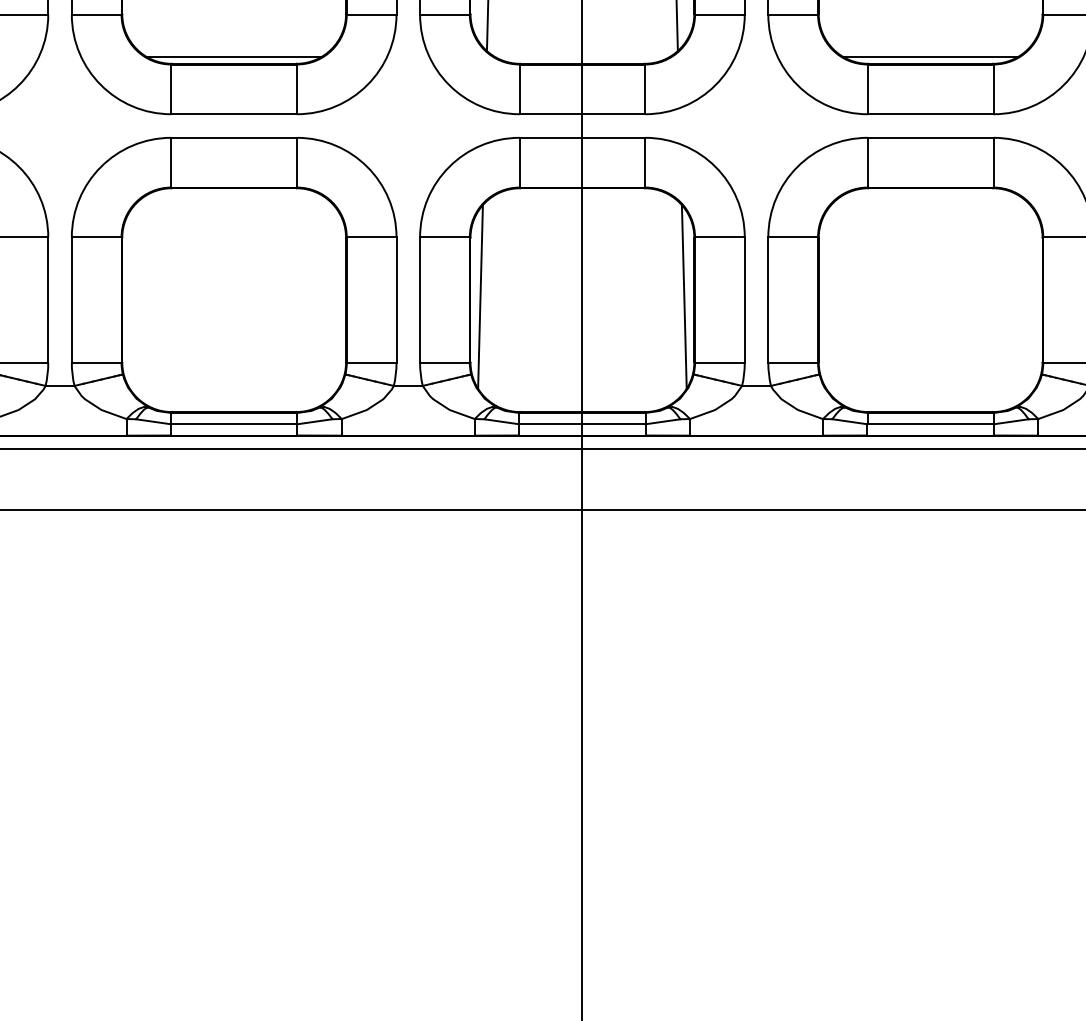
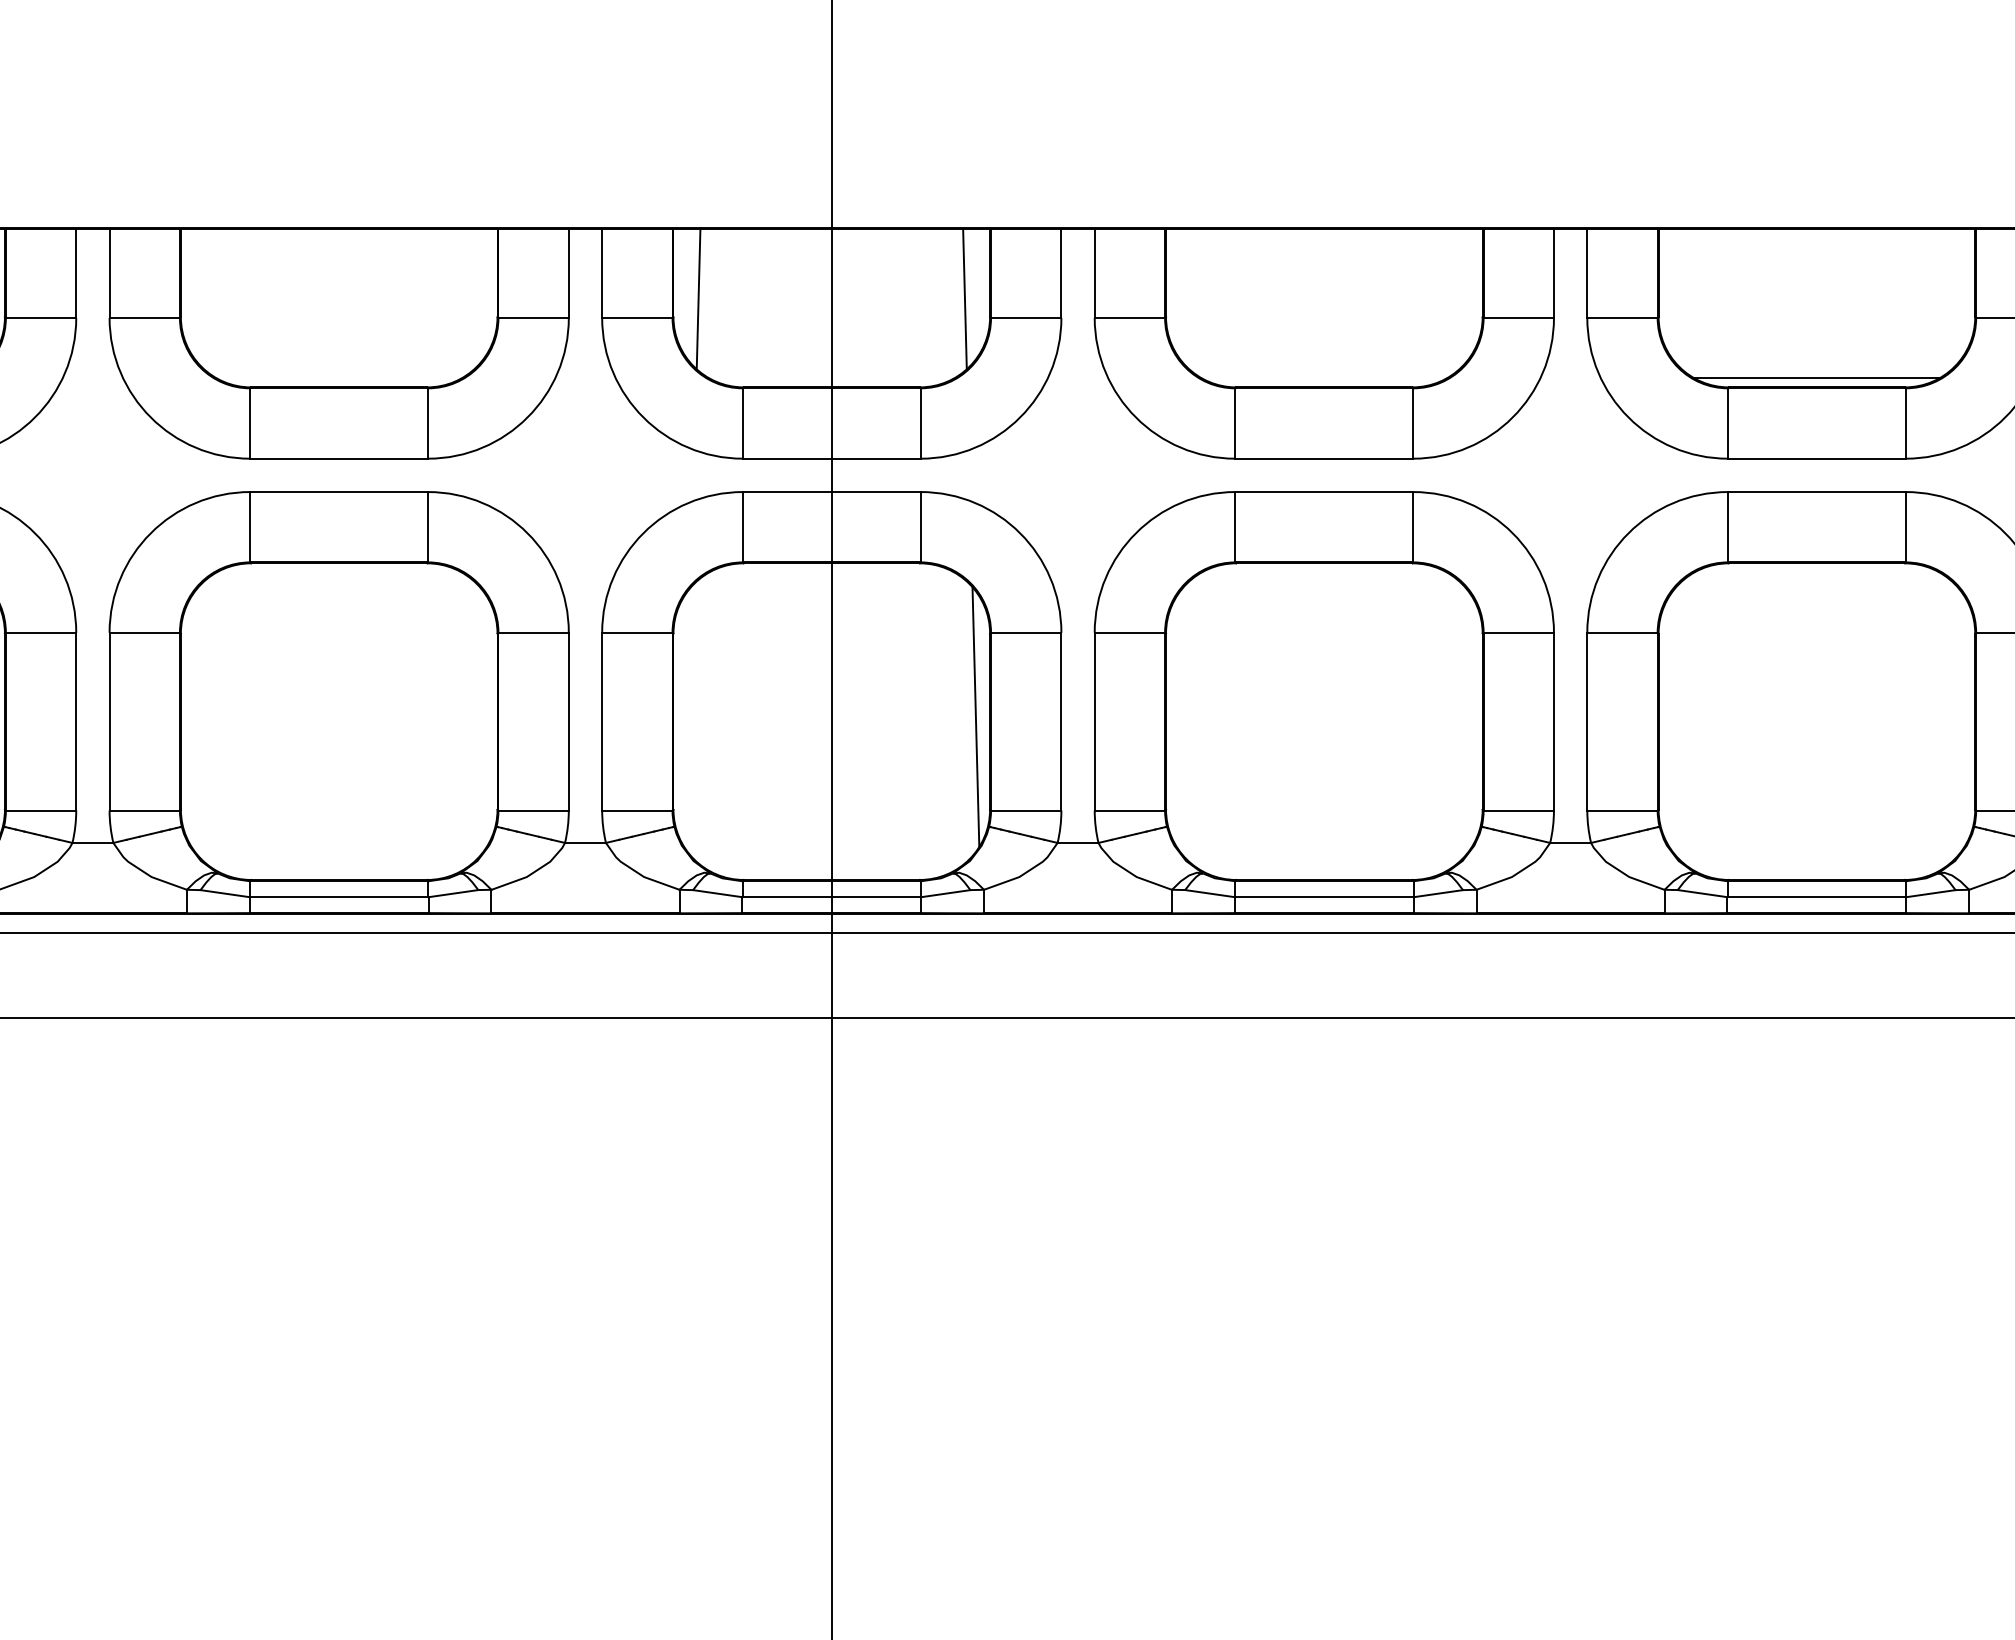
line: (233, 56) -> (338, 377), removed
line: (930, 56) -> (1324, 377), removed
line: (480, 297) -> (687, 717), removed

